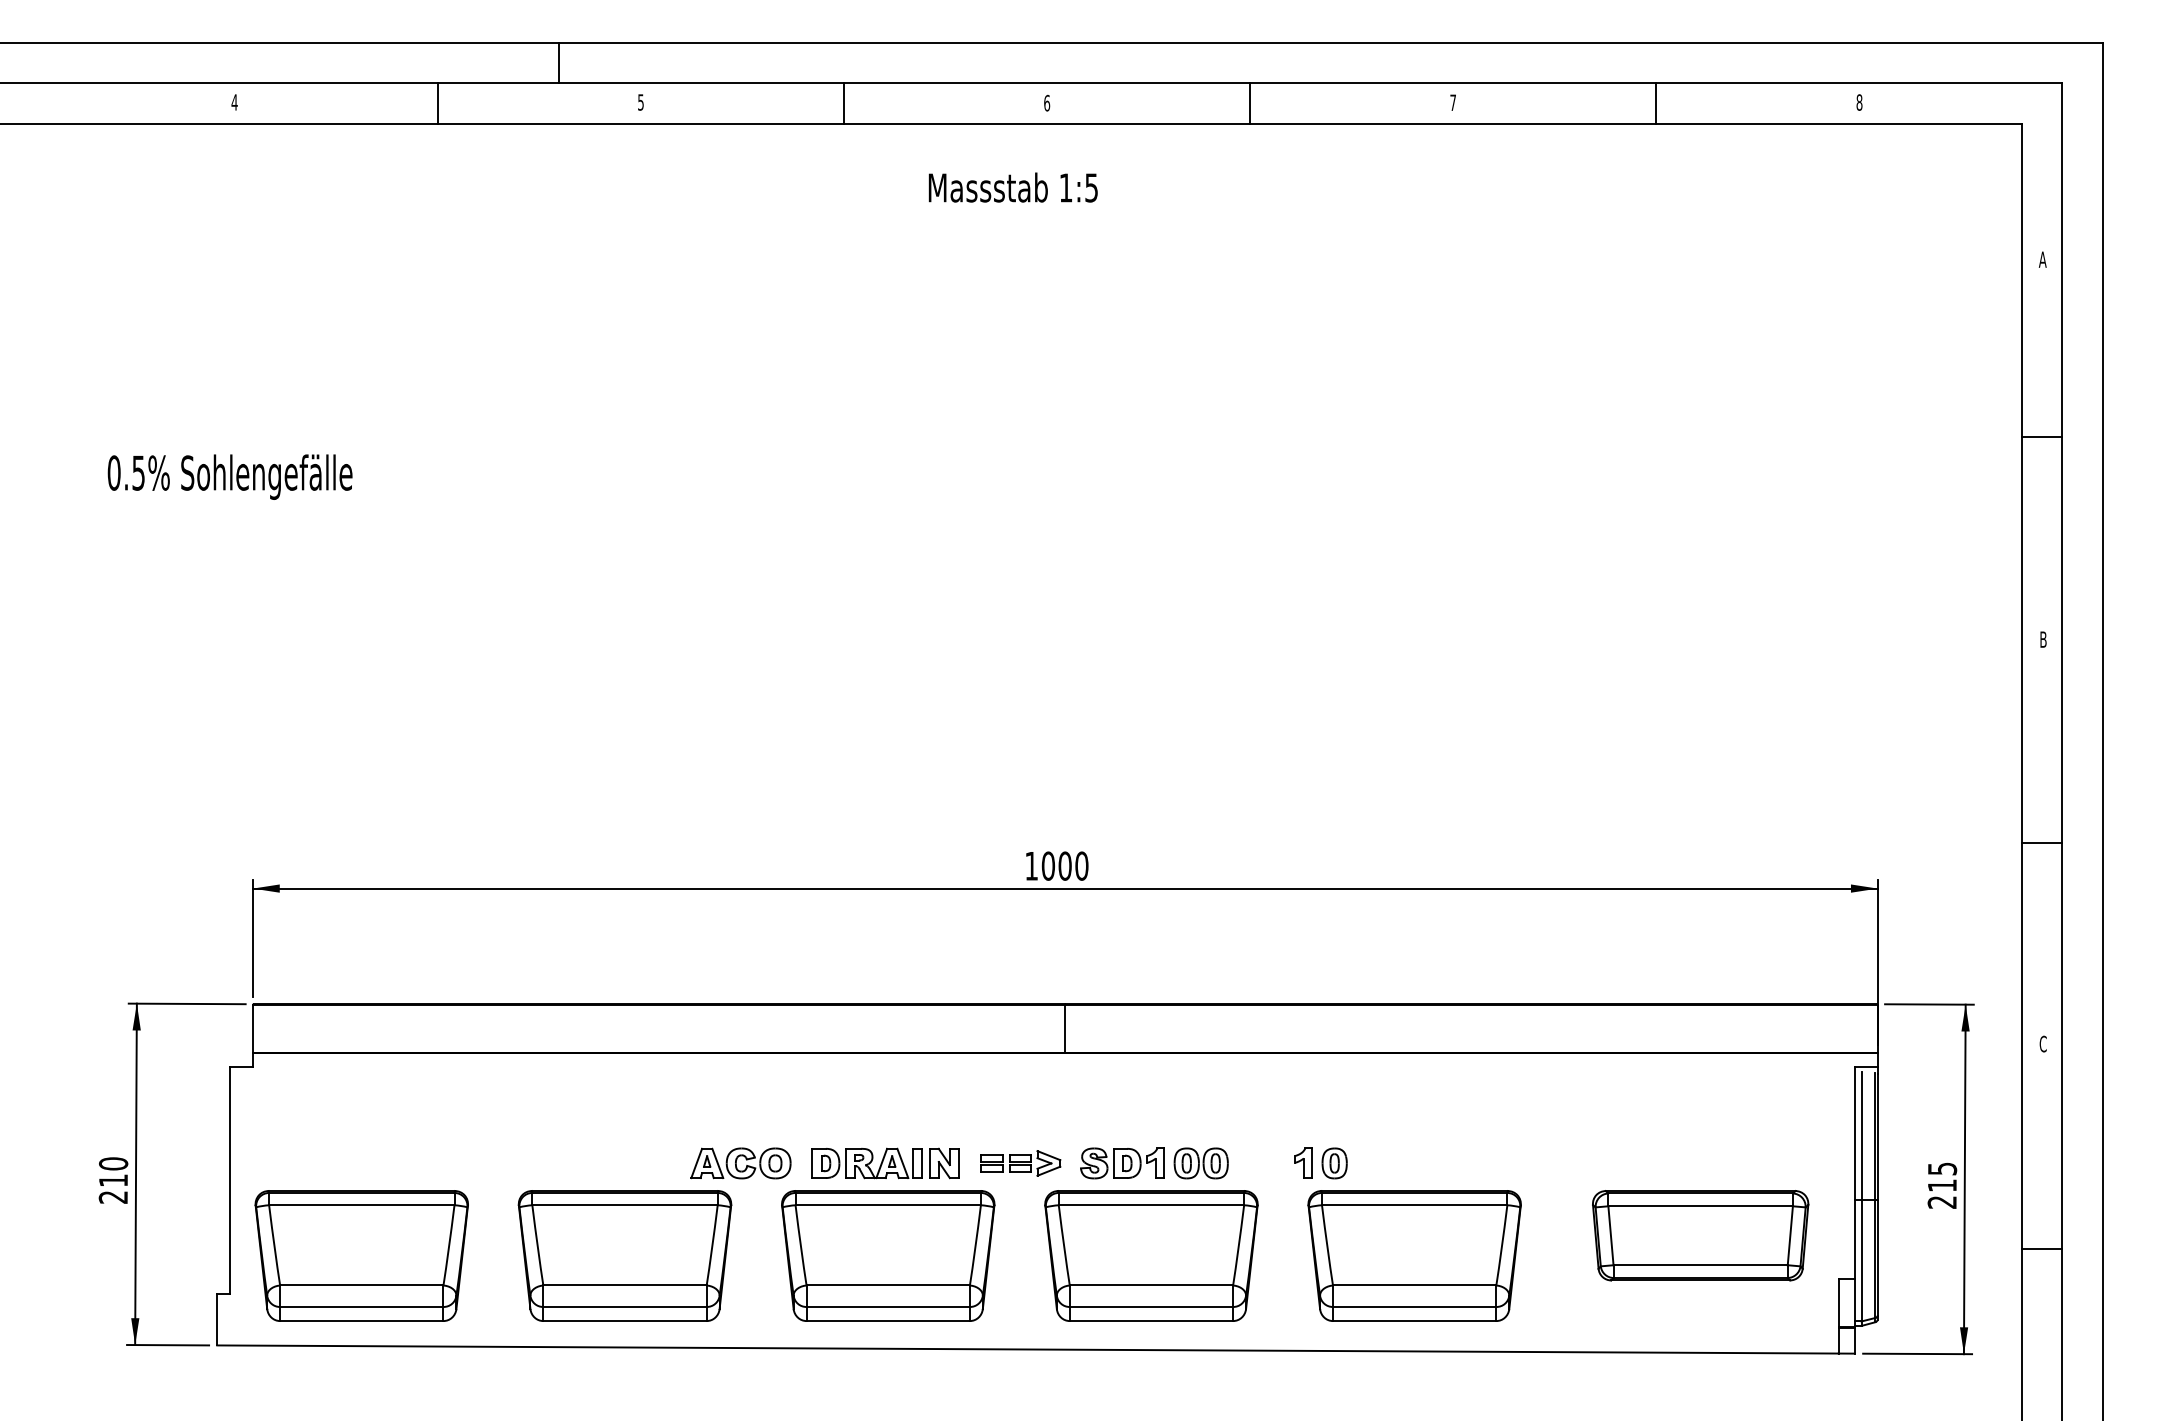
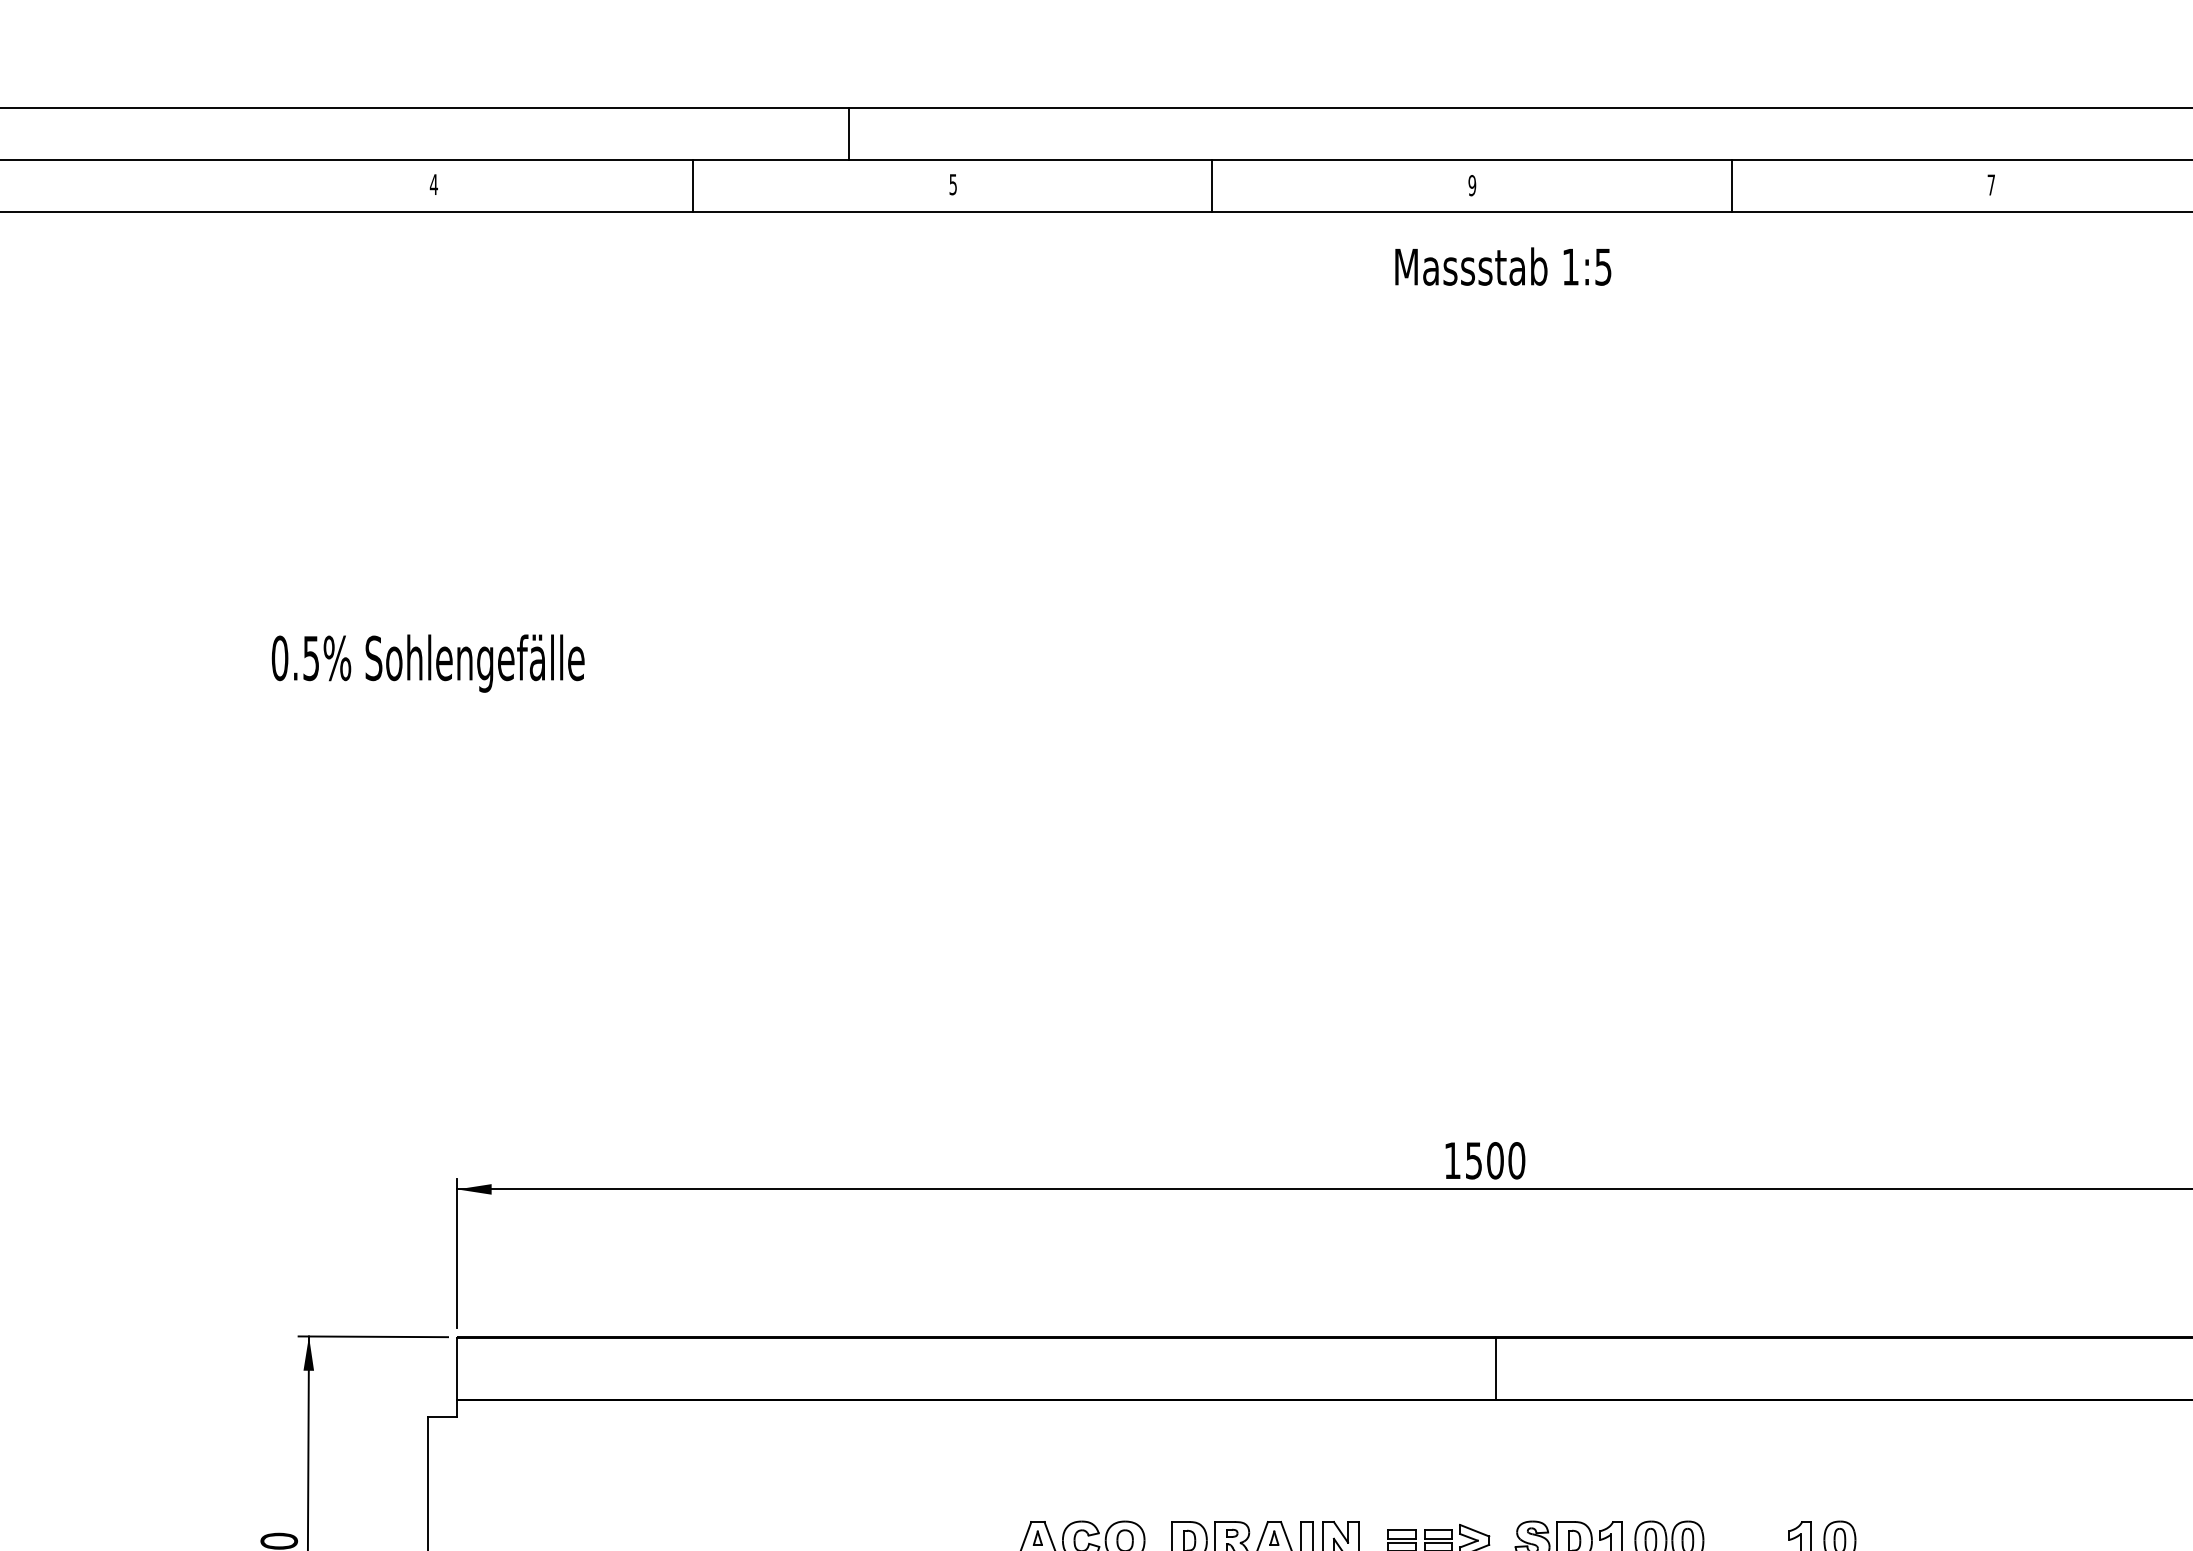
text: (1047, 102) -> (1472, 184), 6 -> 9
text: (1012, 187) -> (1502, 266), moved
text: (1048, 865) -> (1474, 1159), 1000 -> 1500

